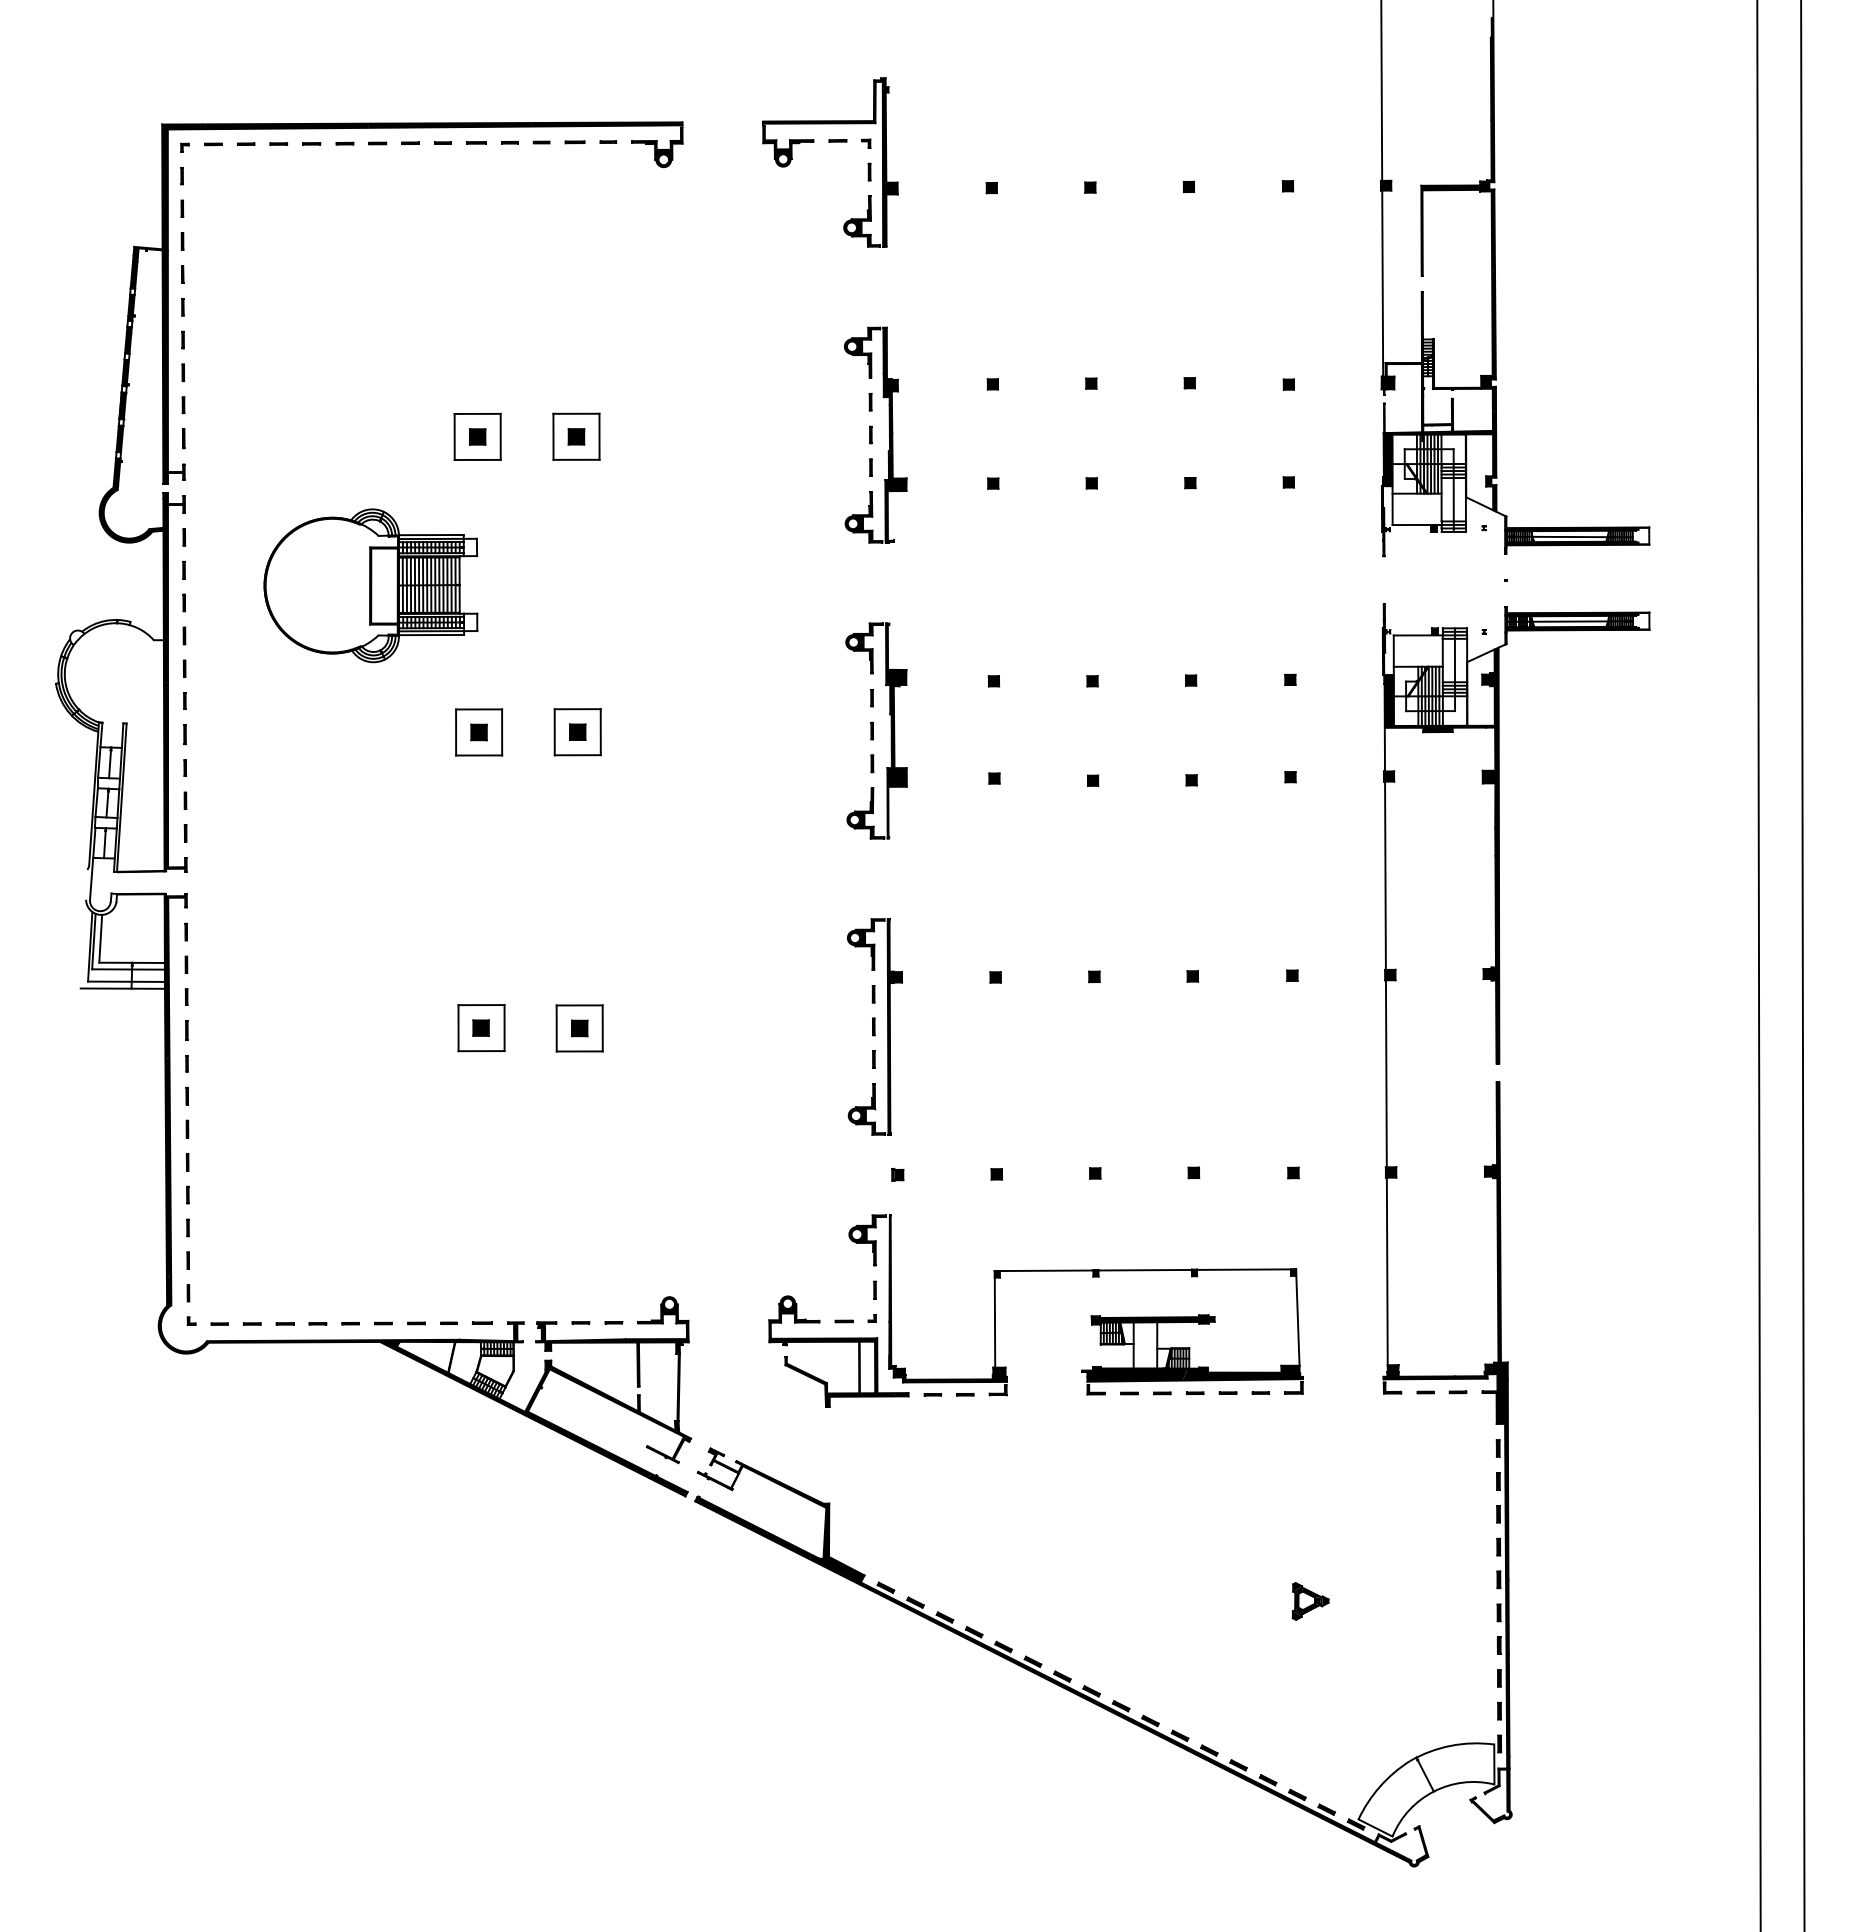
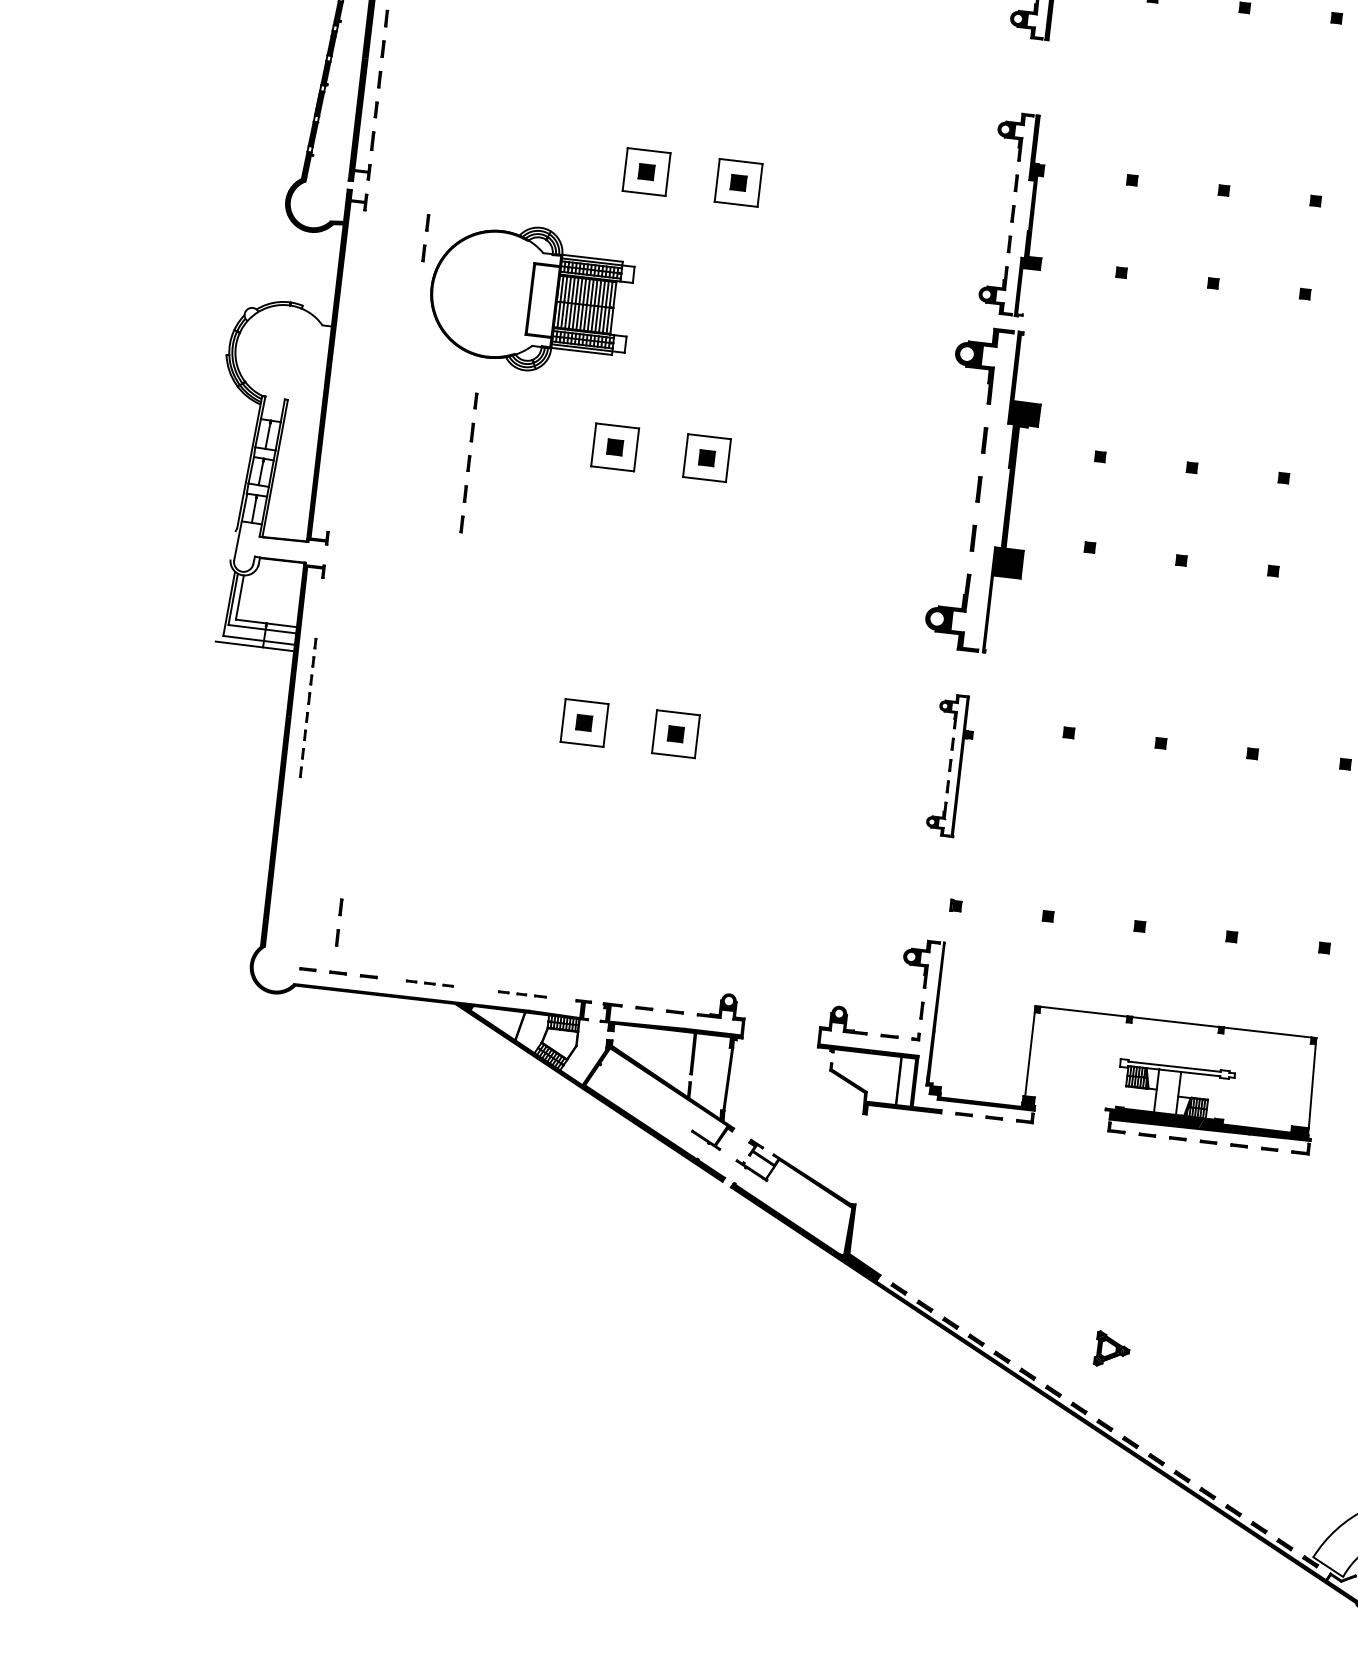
part: (184, 546) -> (426, 231), moved
part: (184, 635) -> (351, 324), removed
part: (876, 730) -> (985, 489), size x1.6
part: (185, 767) -> (469, 463), moved
part: (874, 1026) -> (950, 765), size x0.7
part: (186, 1046) -> (307, 707), size x0.6
line: (187, 1204) -> (339, 916), moved
part: (191, 1288) -> (285, 933), removed
fill: (1152, 1319) -> (1177, 1068), removed
part: (350, 1323) -> (429, 983), size x0.6
part: (449, 1323) -> (521, 994), size x0.6
part: (1310, 1601) -> (1112, 1350), moved

